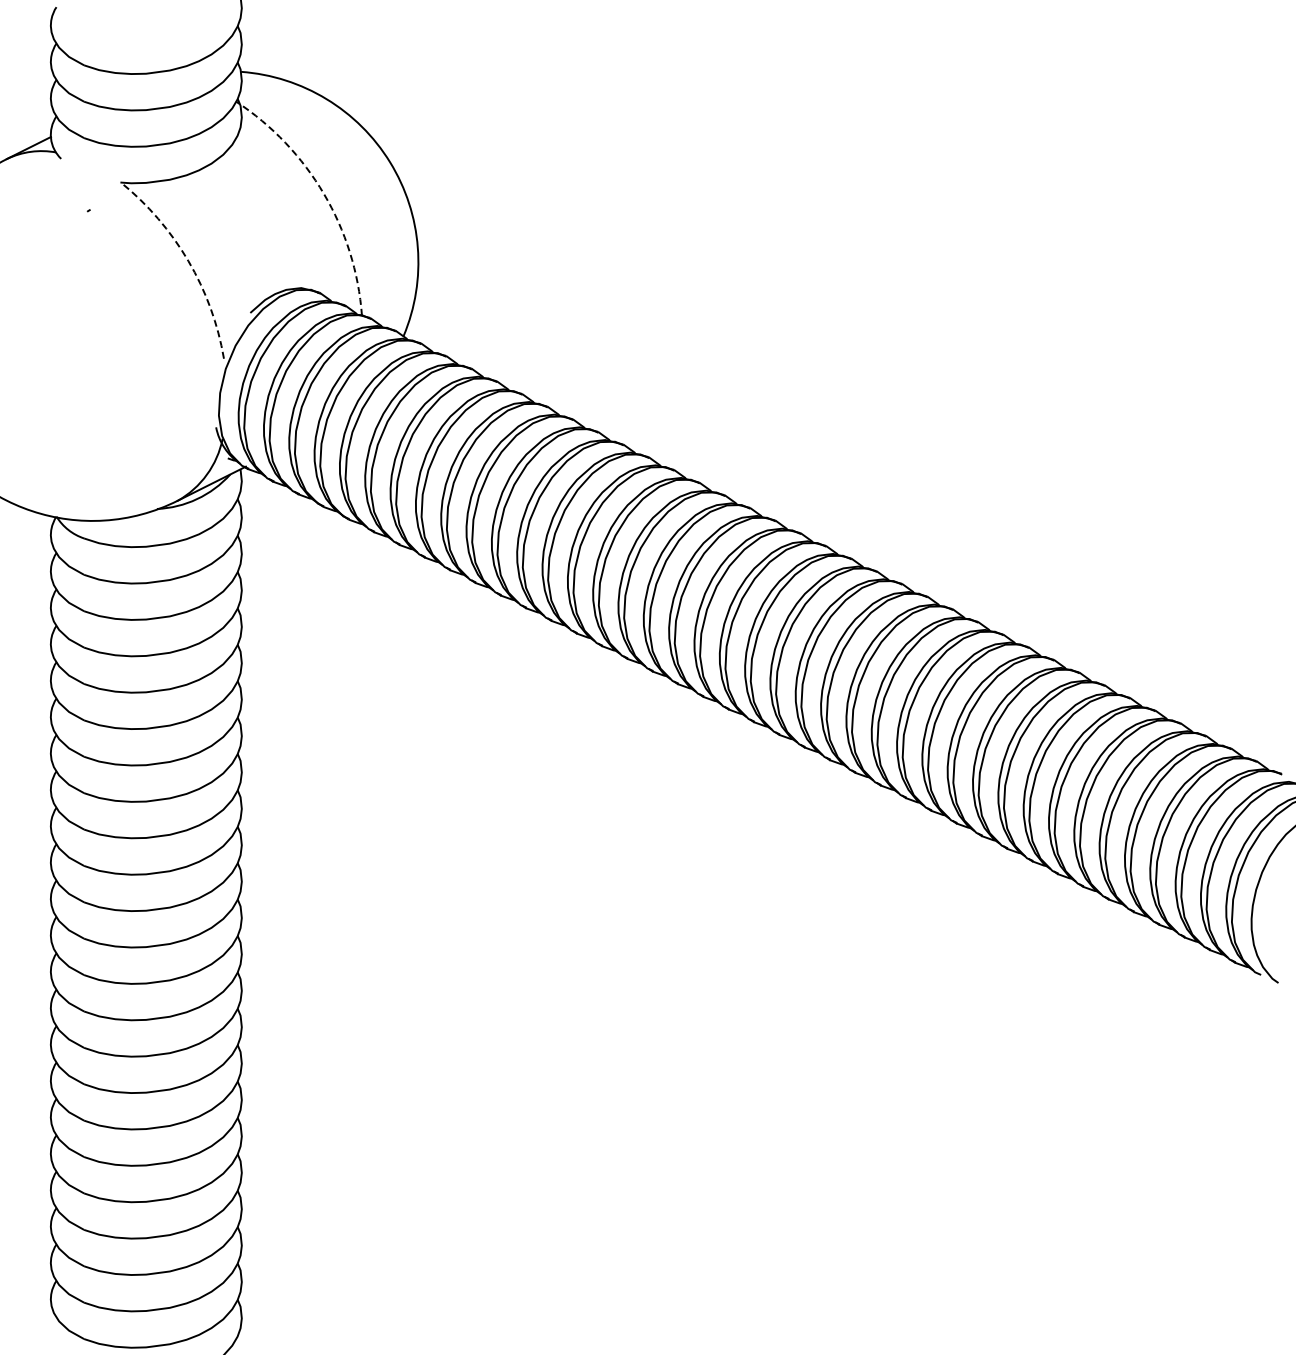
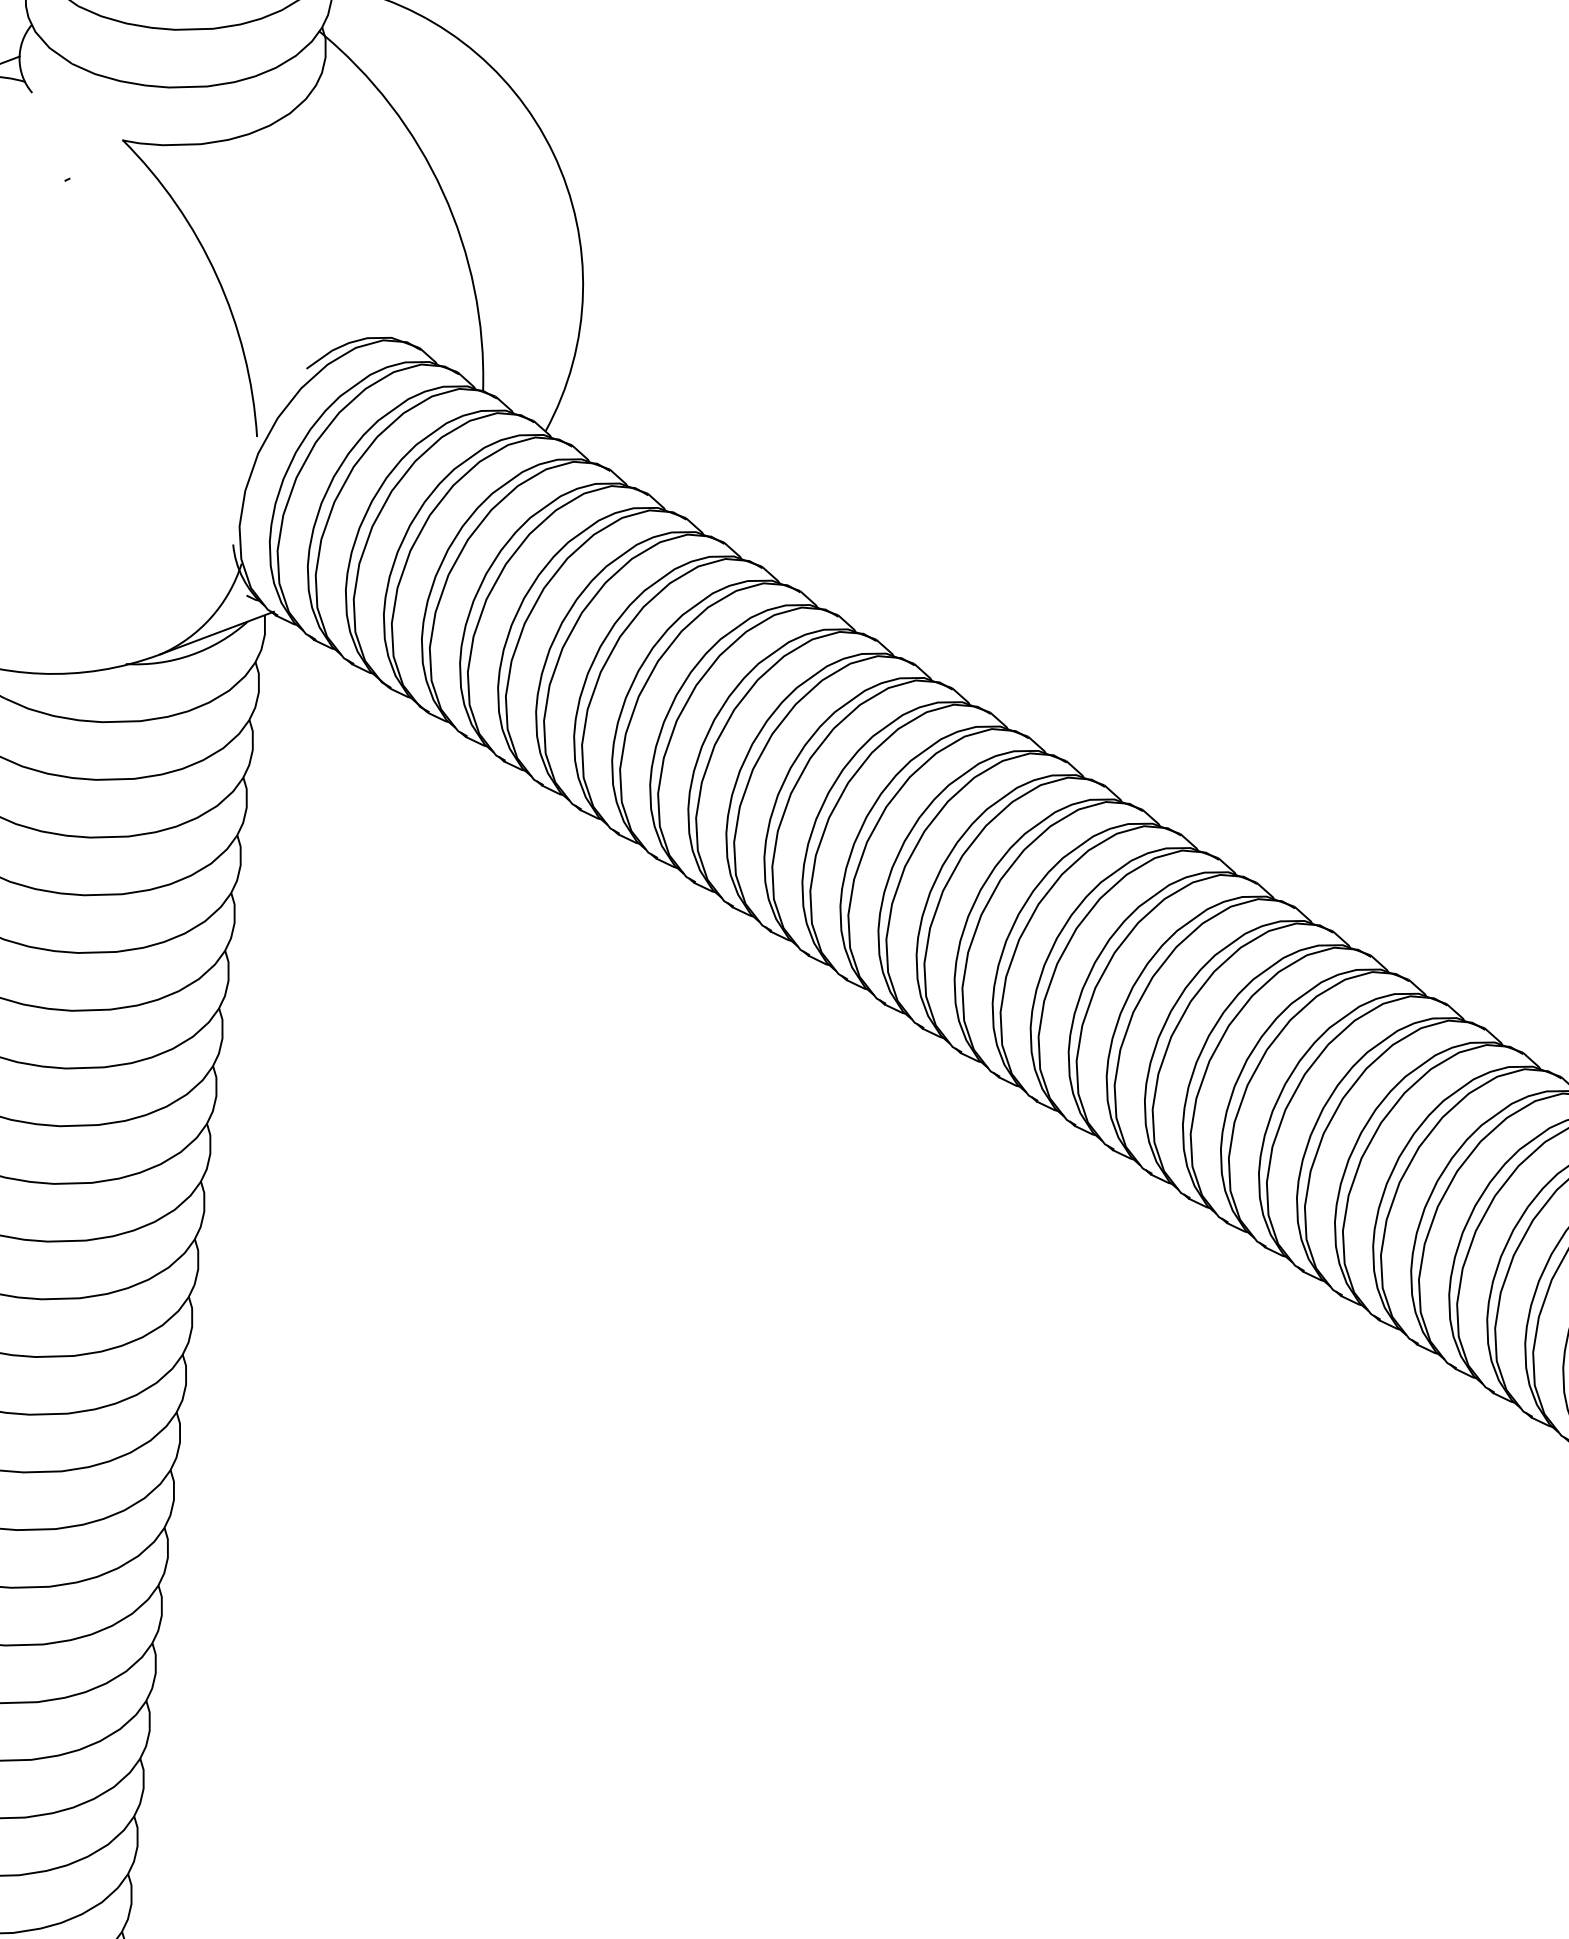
arc: (323, 193) -> (442, 191), dashed -> solid
arc: (188, 261) -> (217, 276), dashed -> solid

